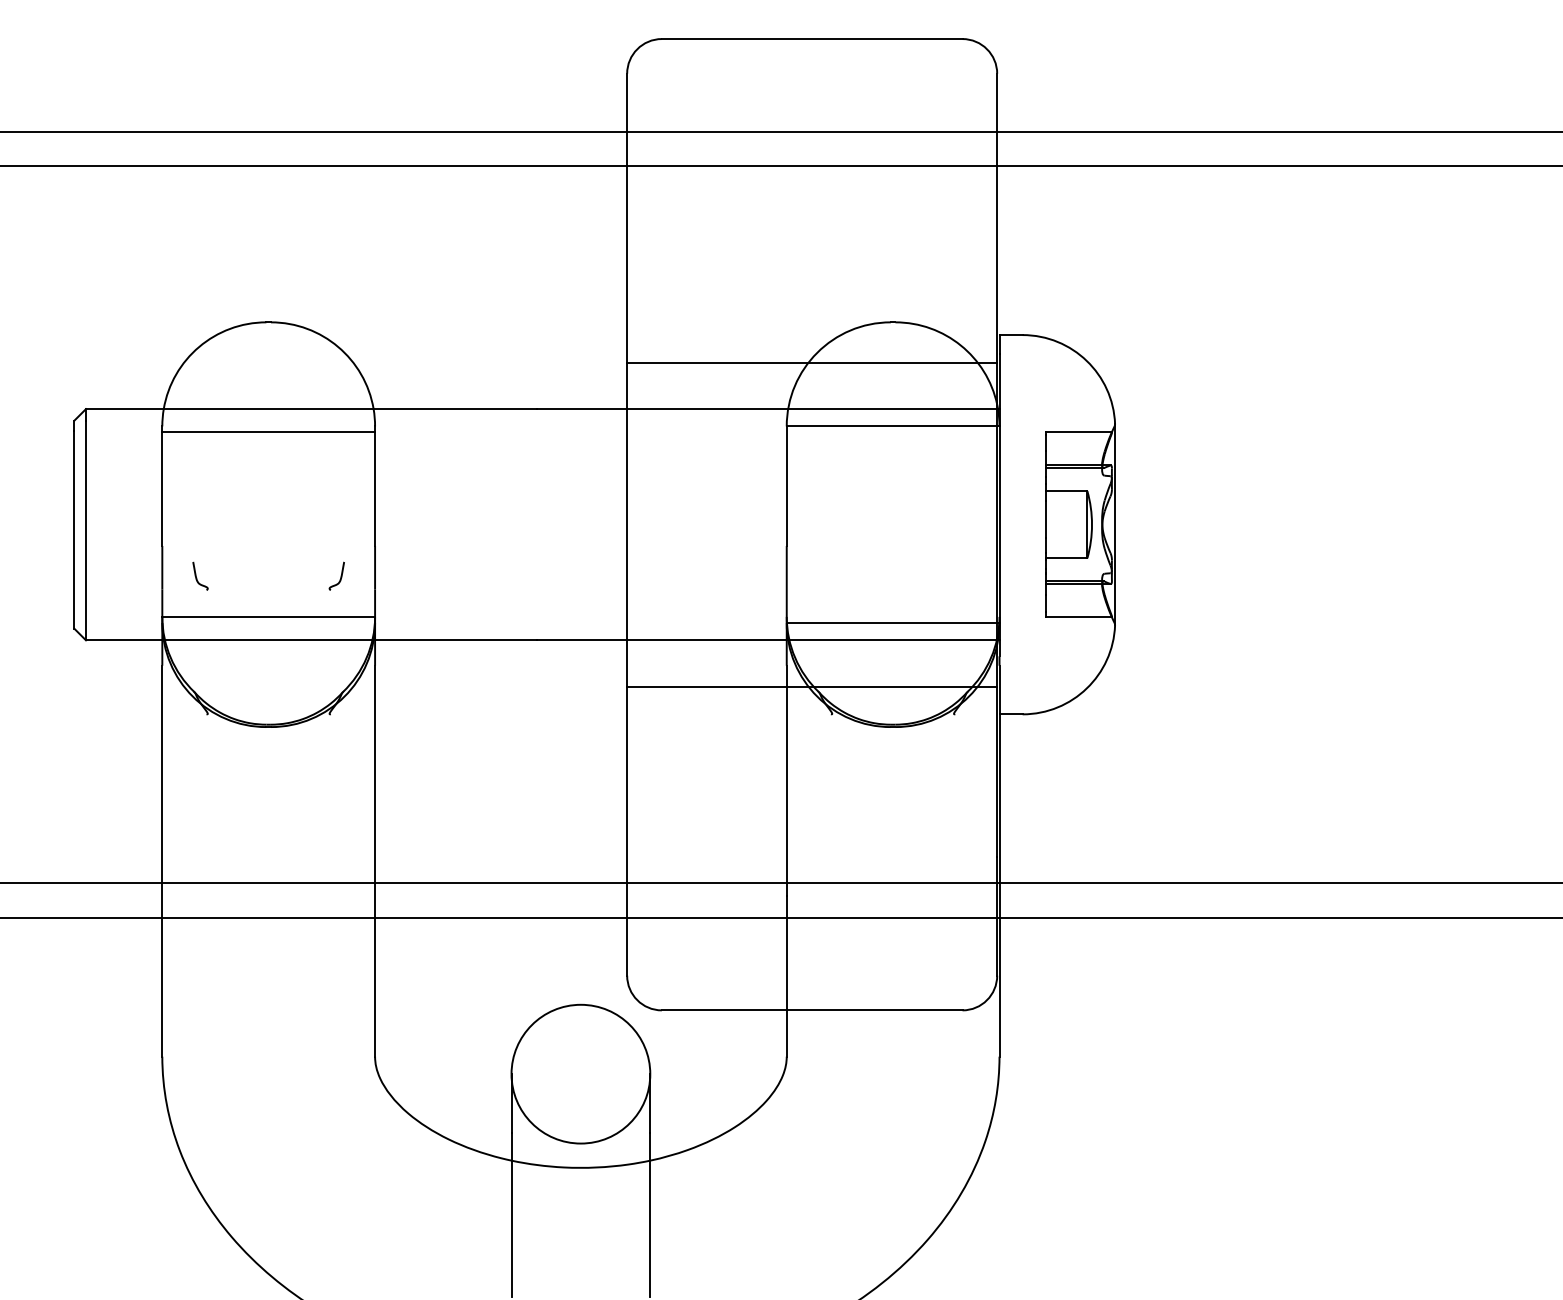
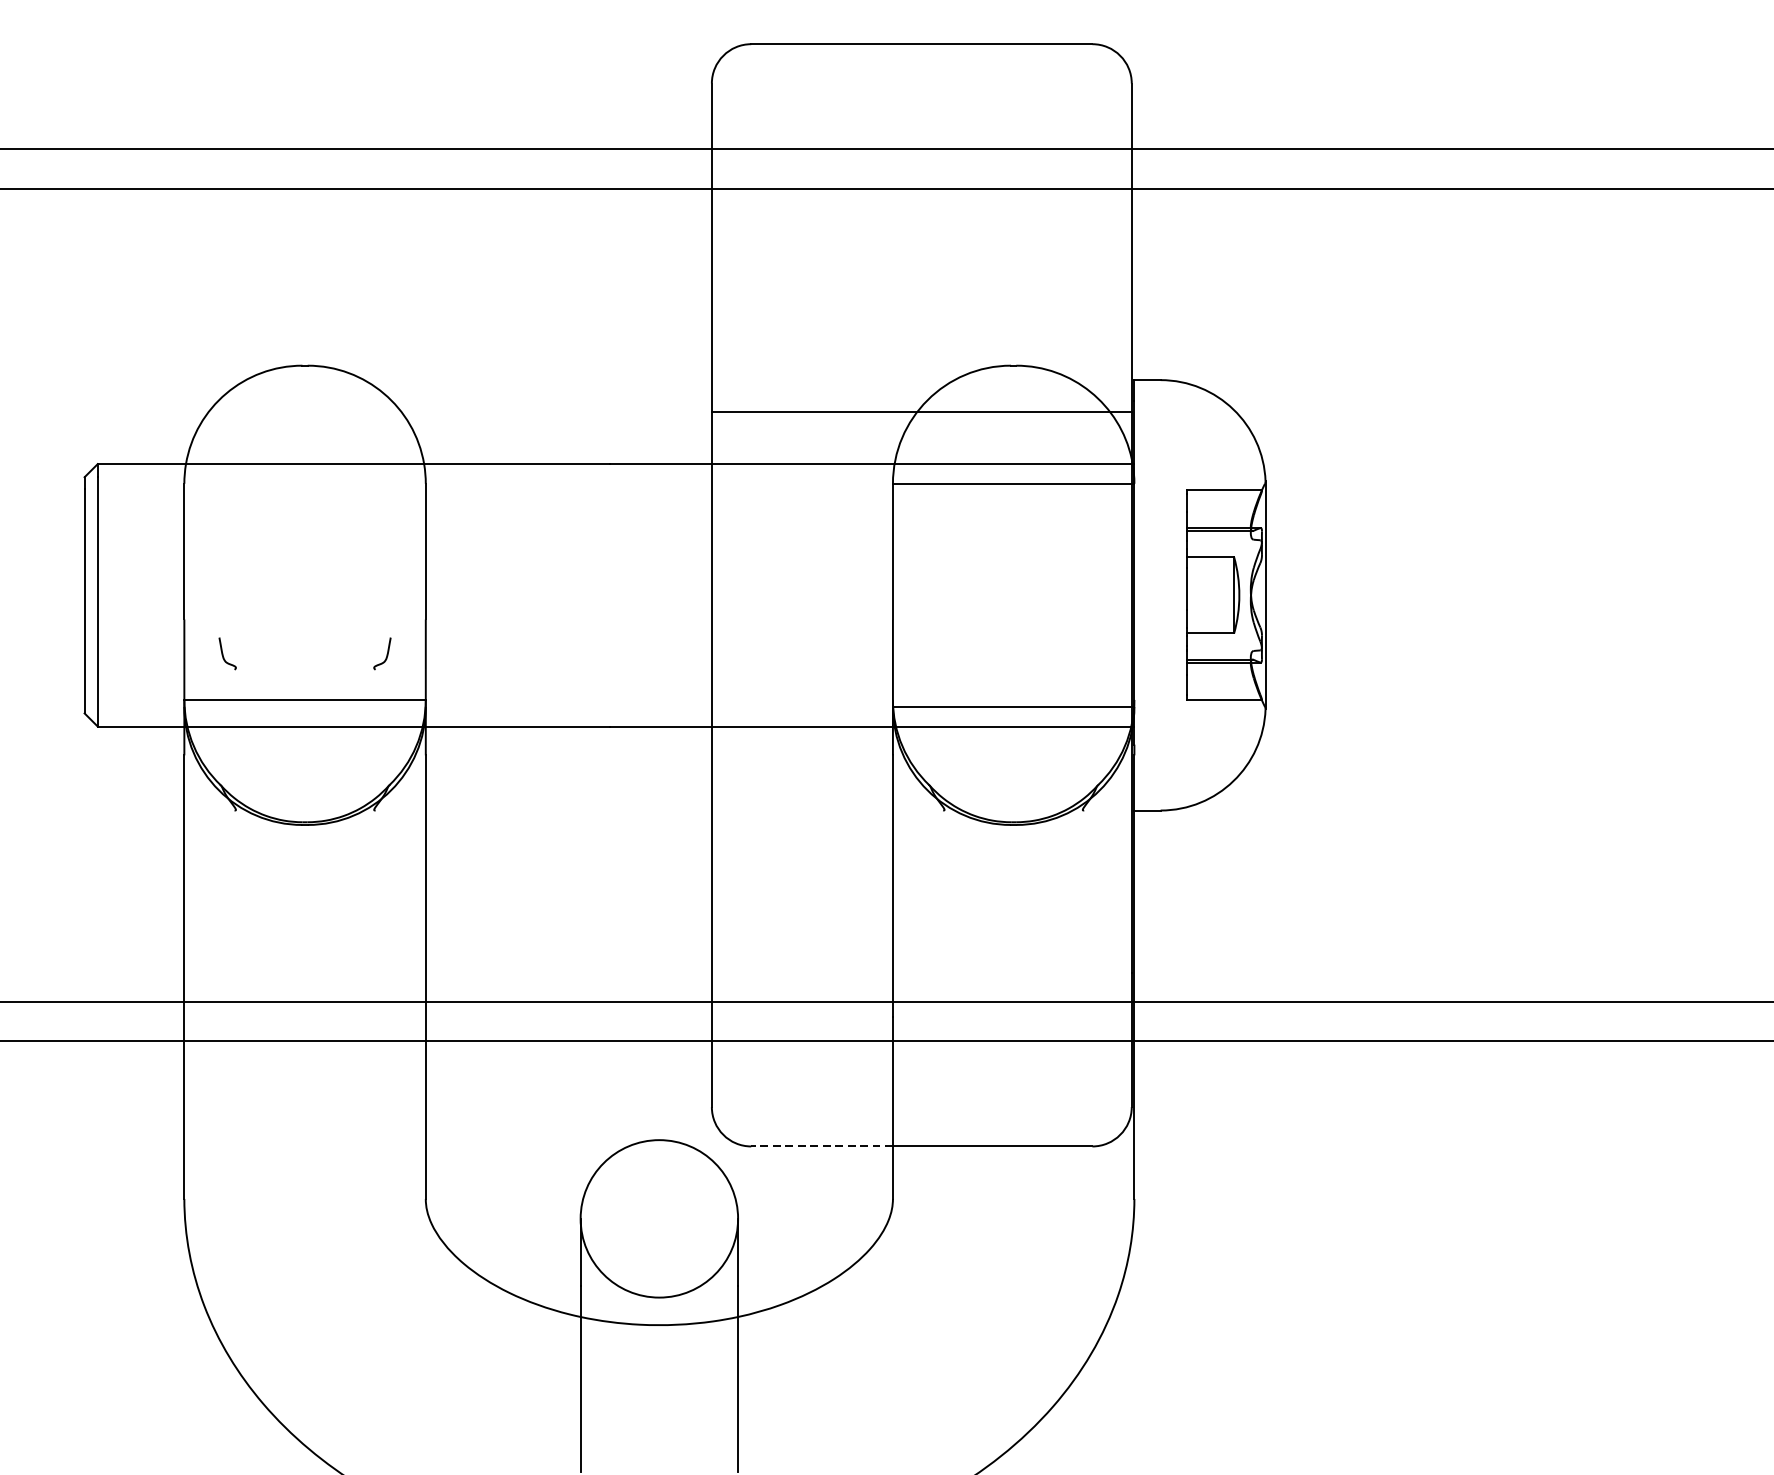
line: (268, 432) -> (304, 490), removed
line: (812, 686) -> (922, 778), removed
line: (723, 1010) -> (821, 1146), solid -> dashed

